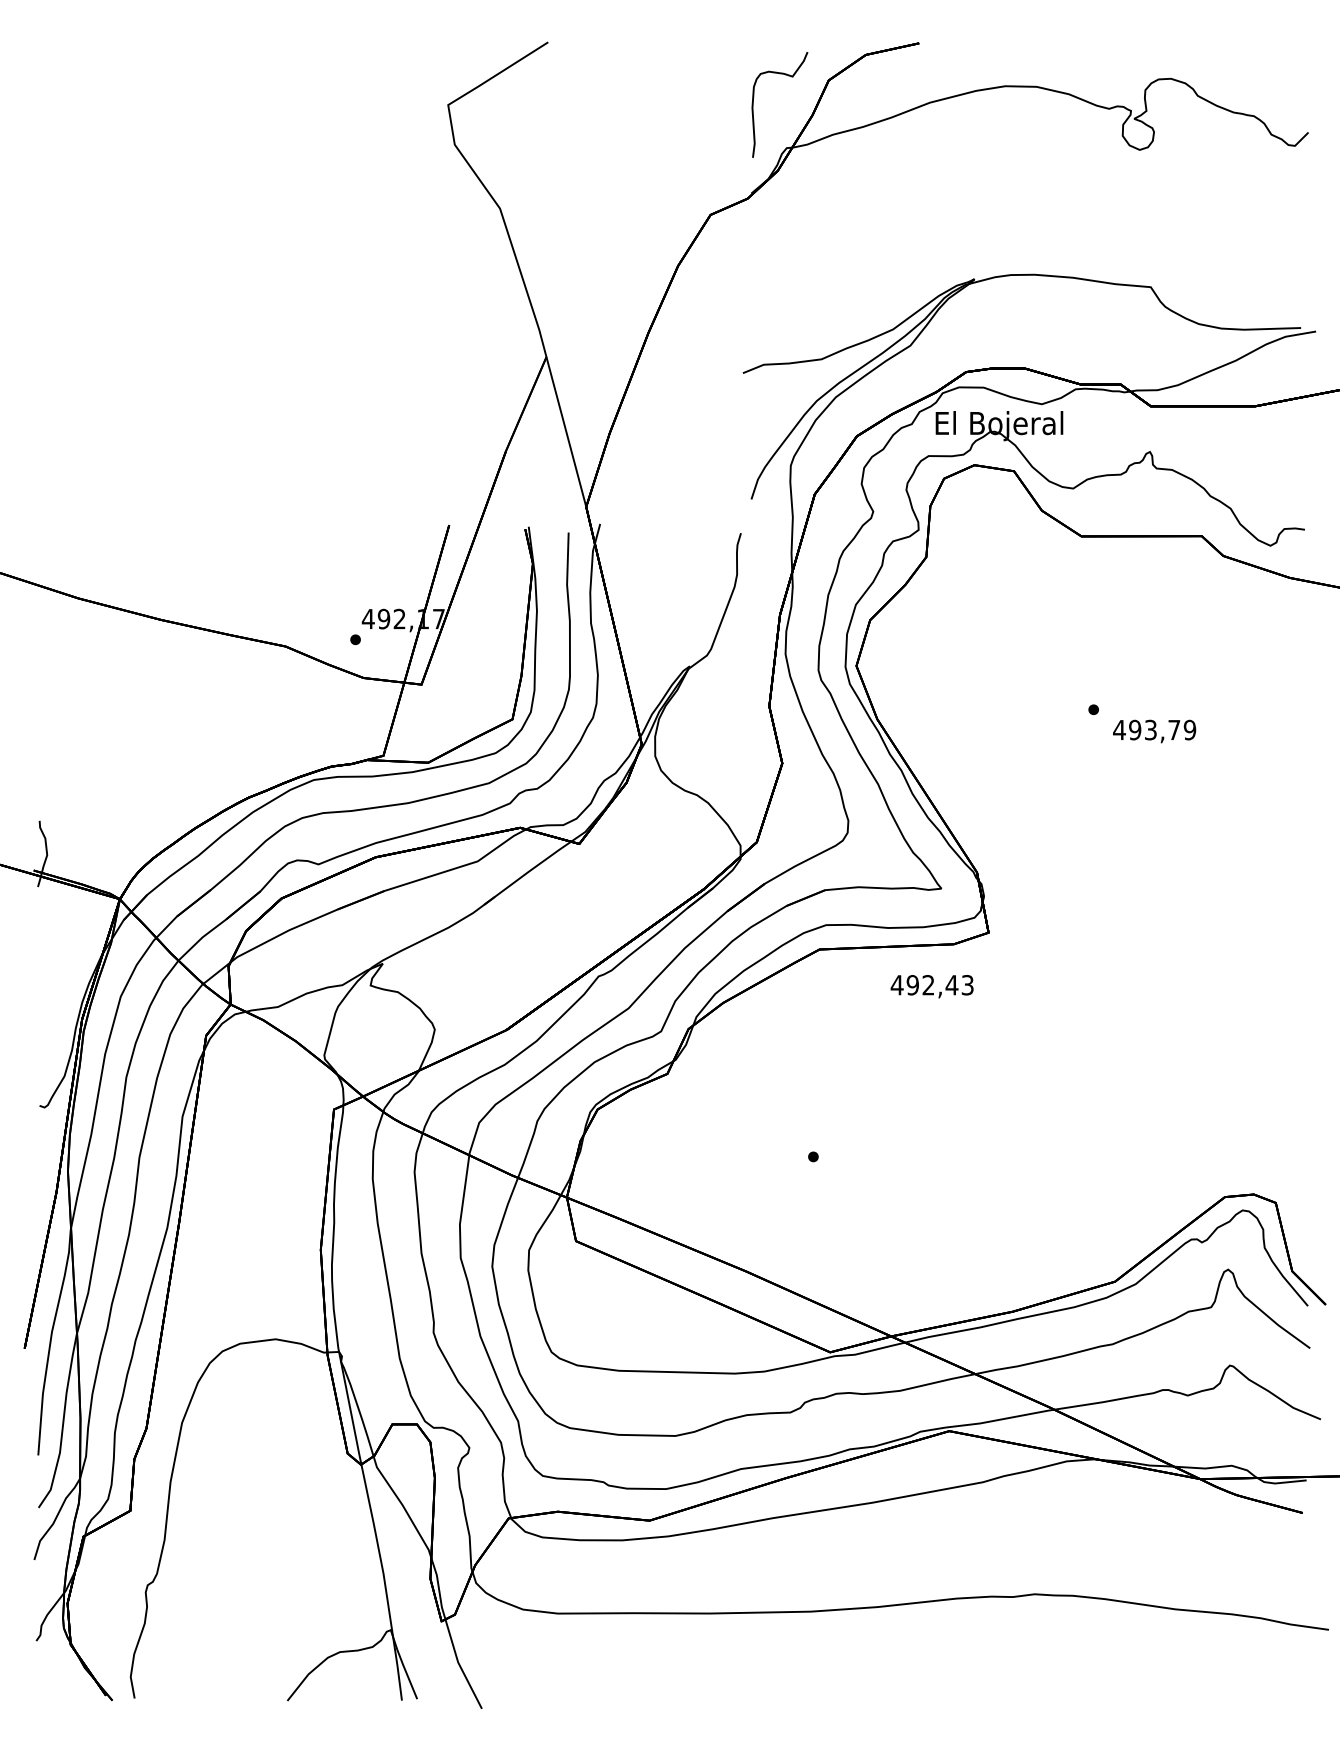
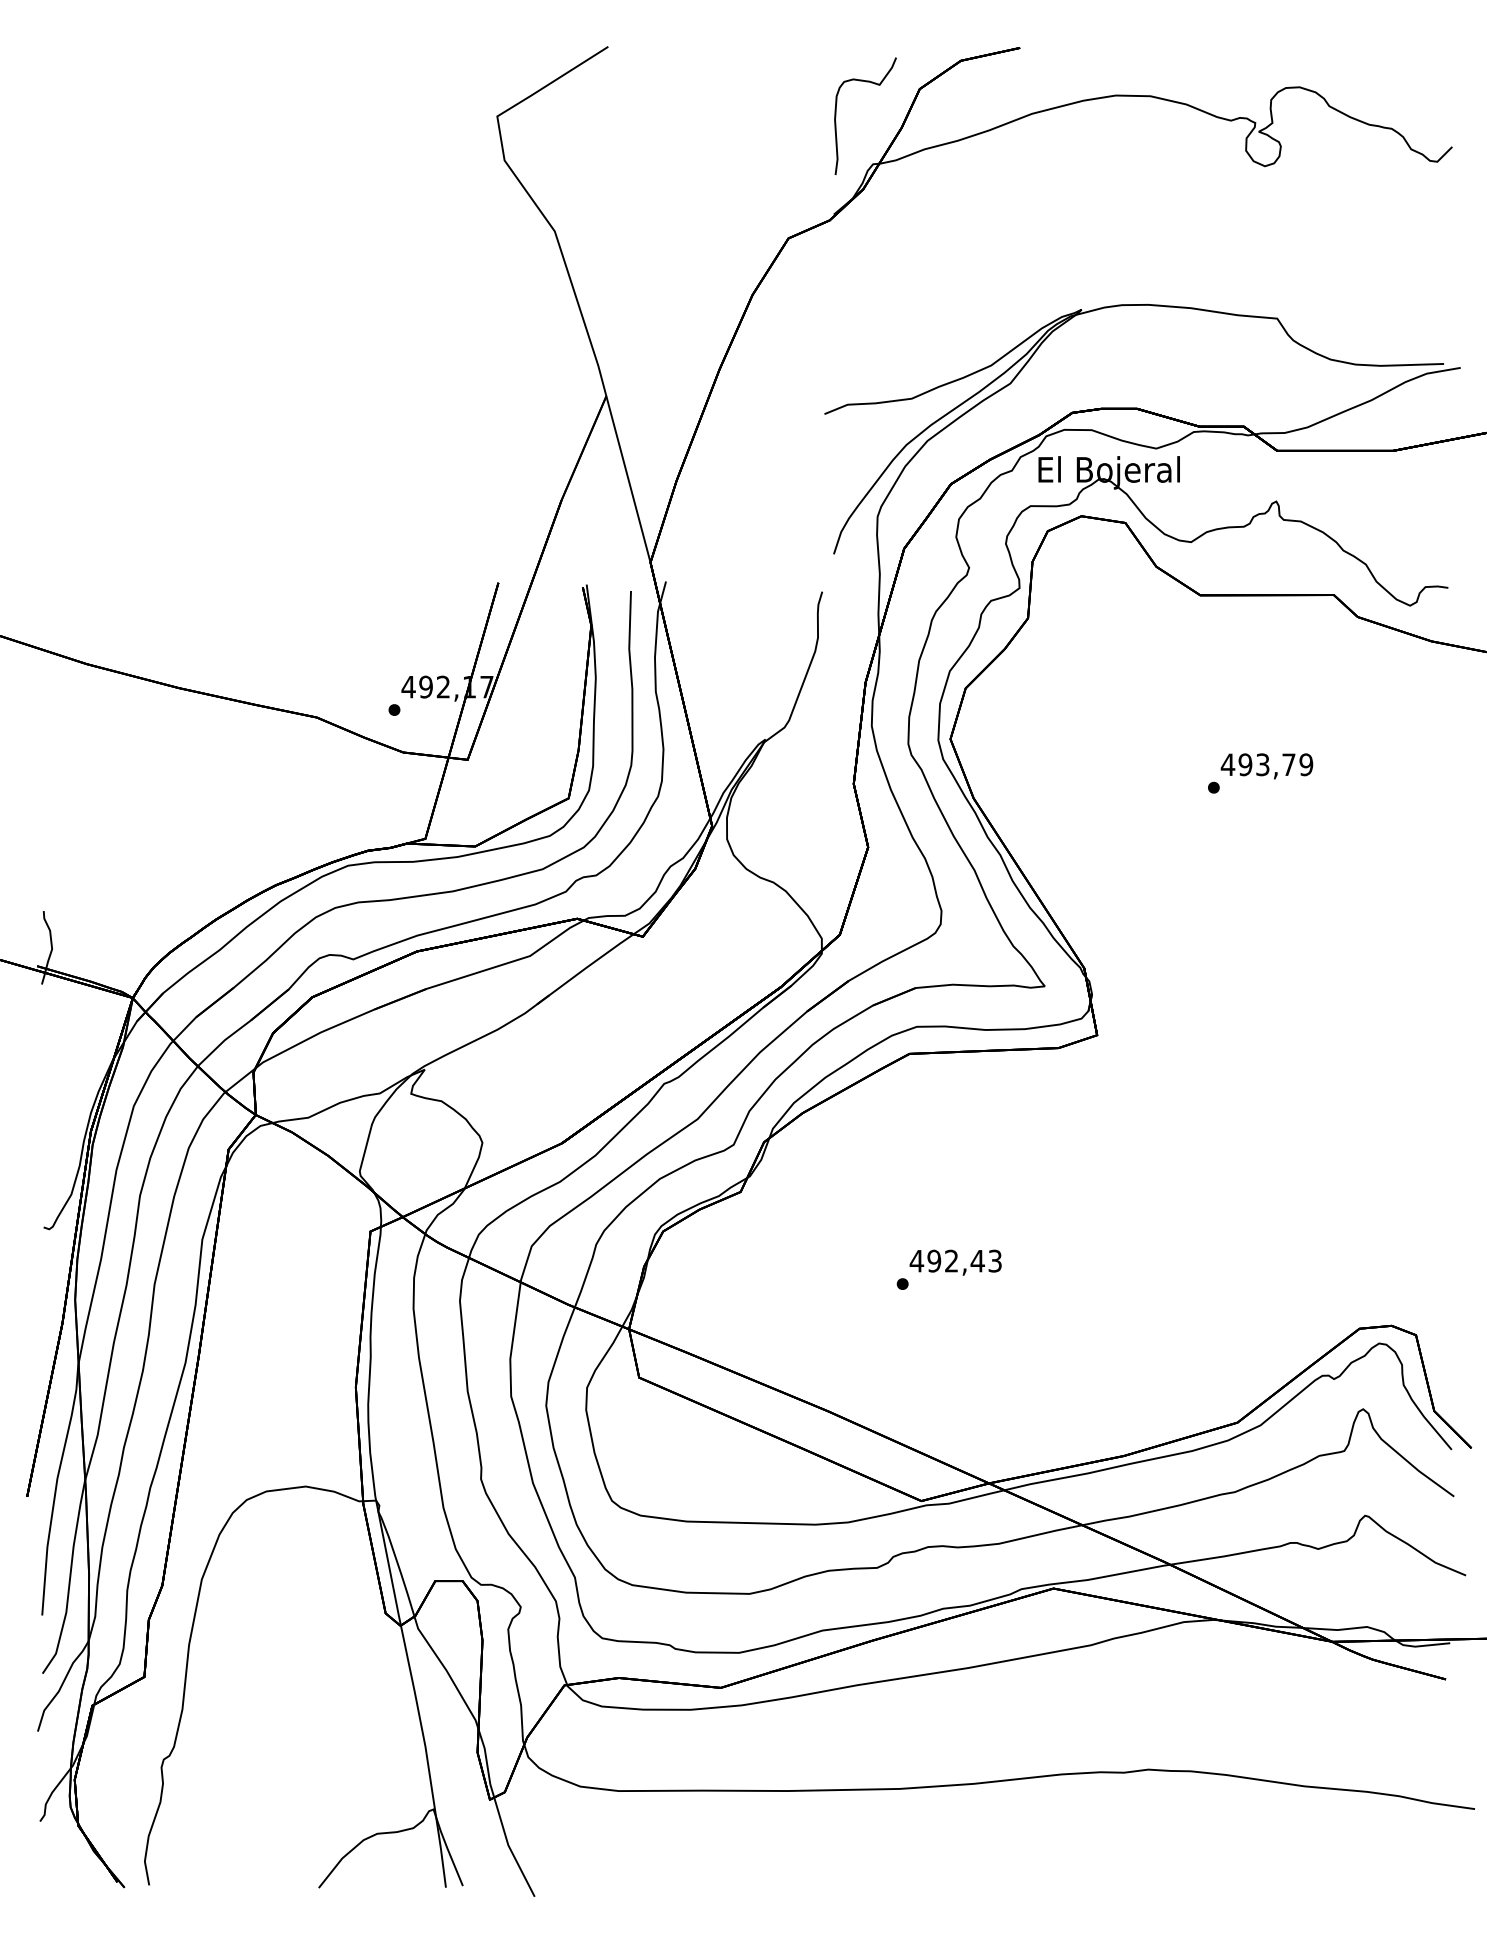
text: (1154, 731) -> (1266, 766), moved
text: (931, 986) -> (954, 1262), moved

